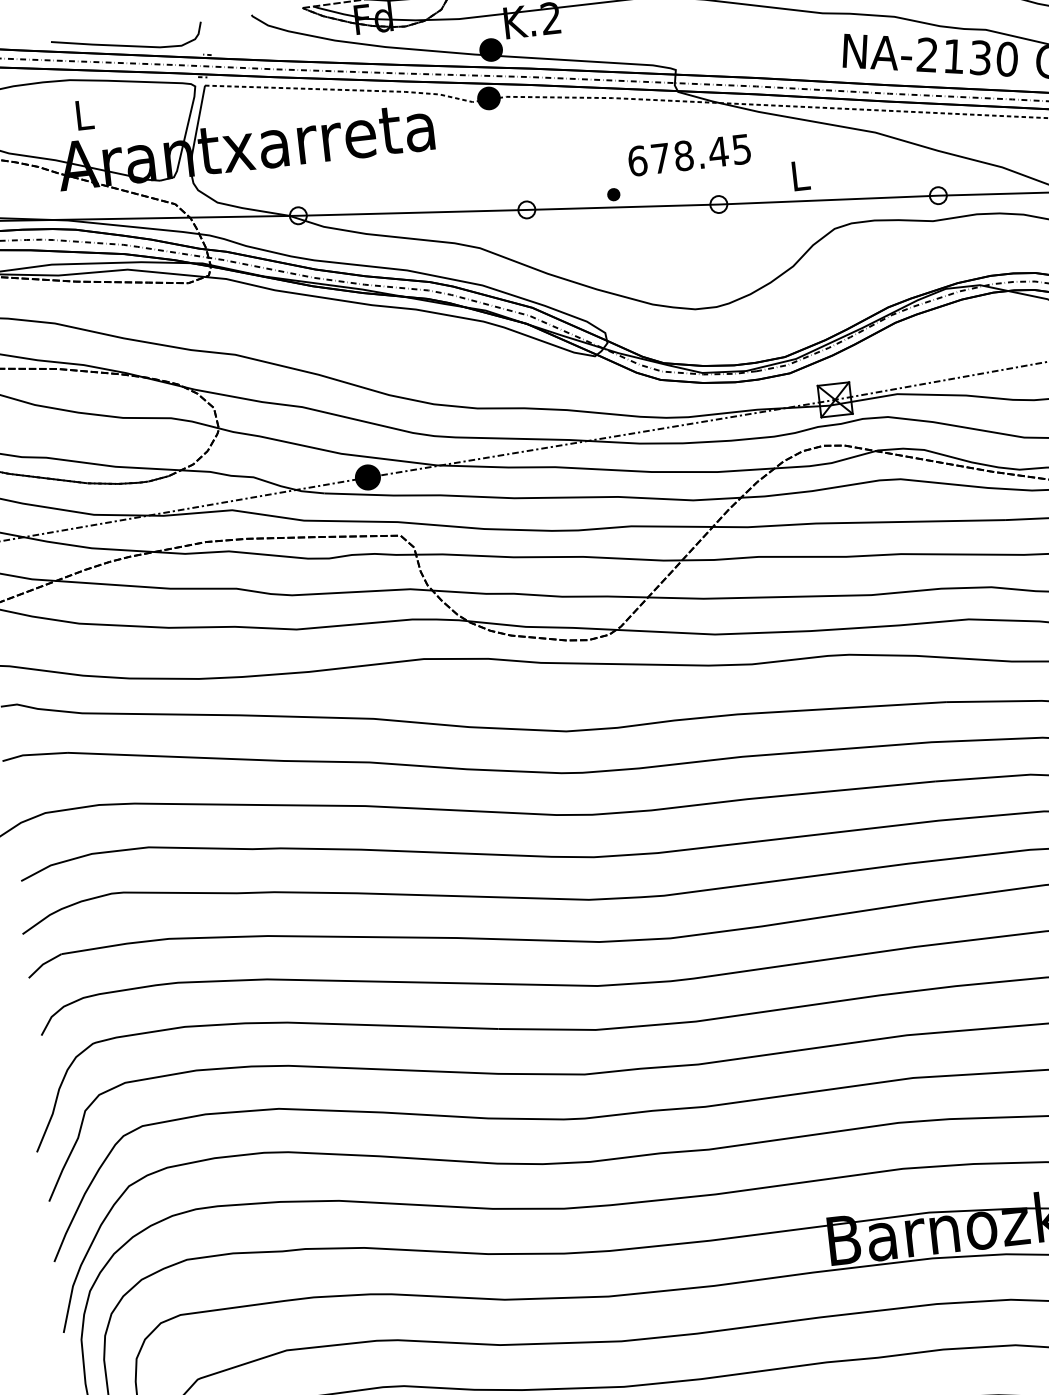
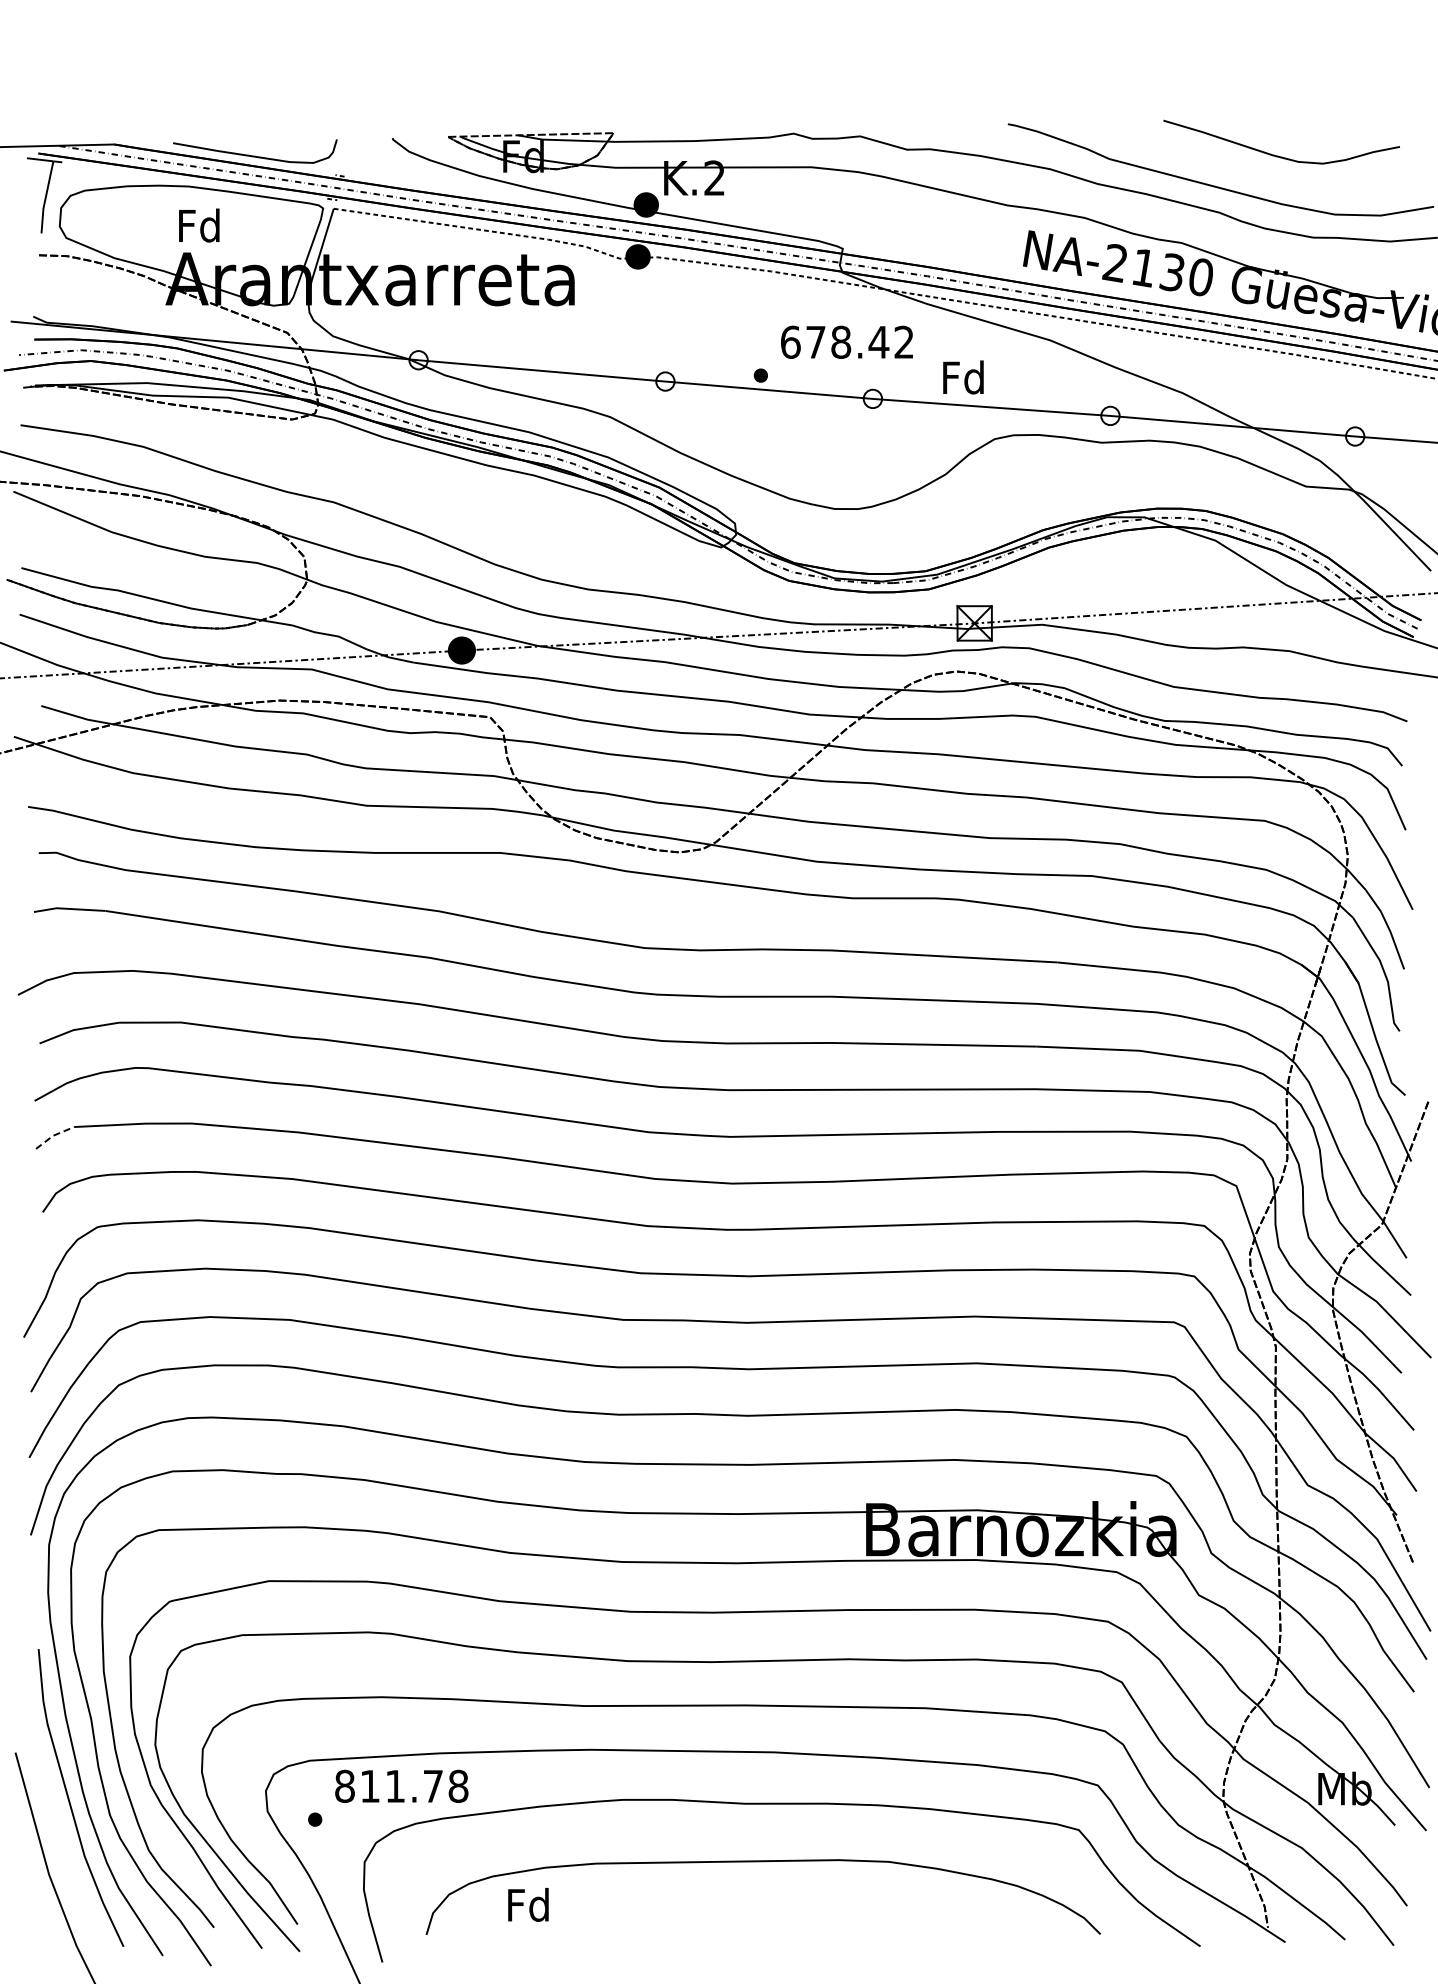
text: (83, 114) -> (199, 225), L -> Fd
text: (740, 148) -> (903, 341), 678.45 -> 678.42
text: (799, 175) -> (963, 377), L -> Fd
line: (43, 964) -> (53, 1135), solid -> dashed

